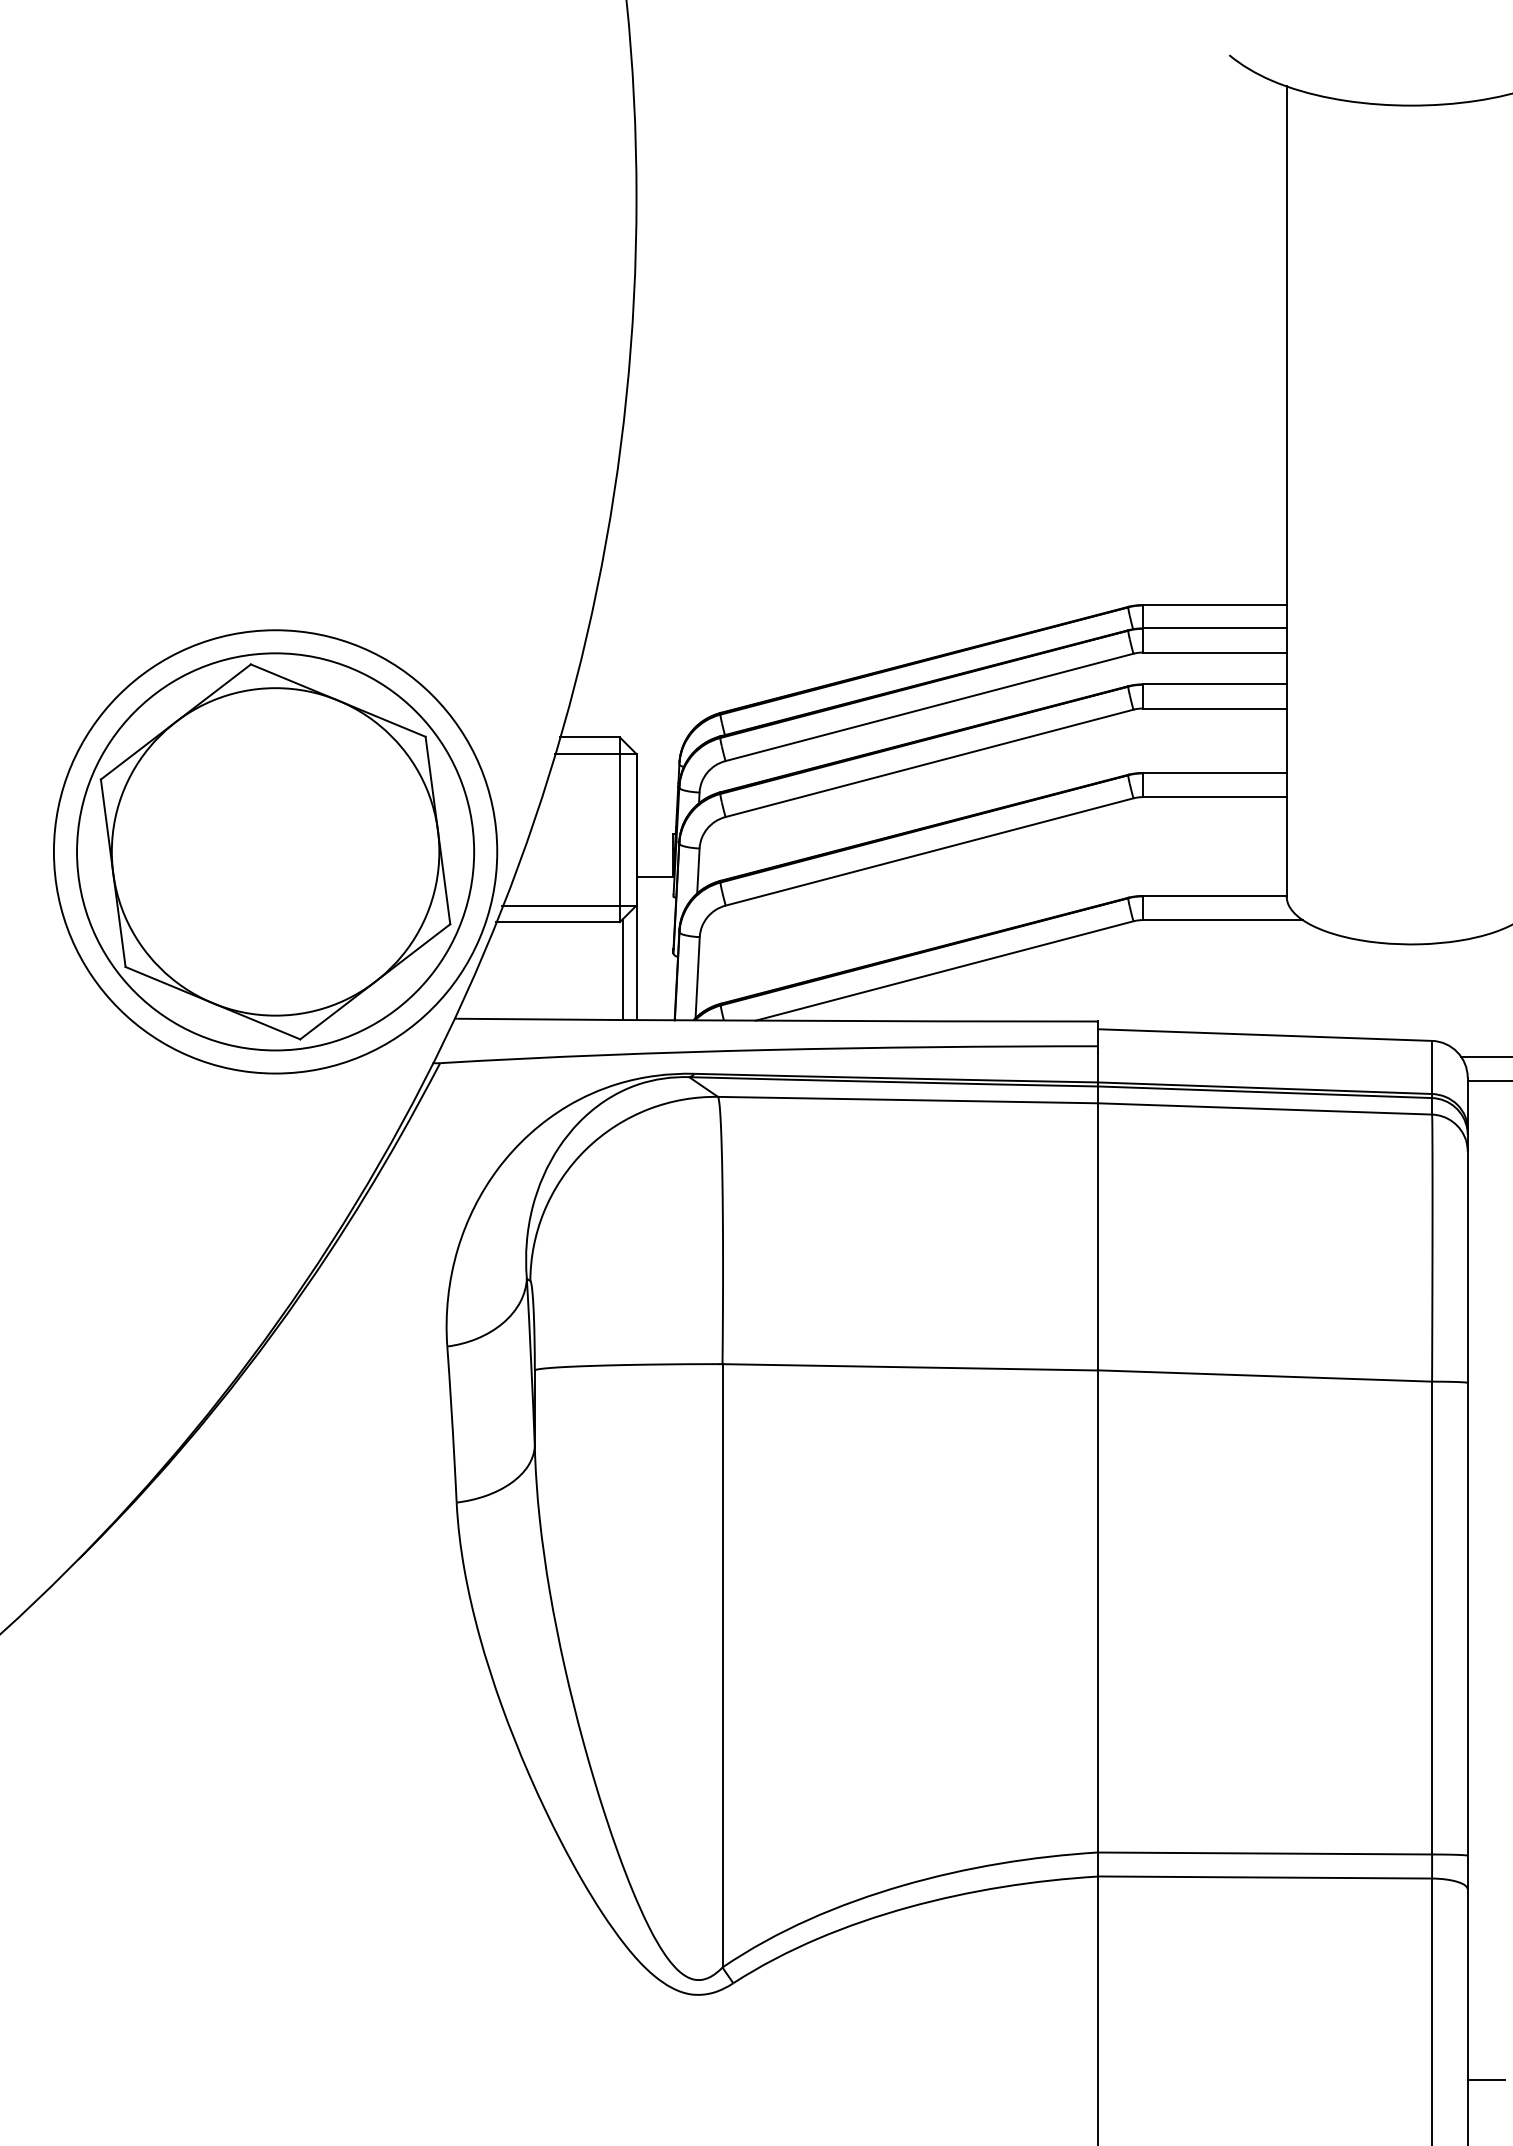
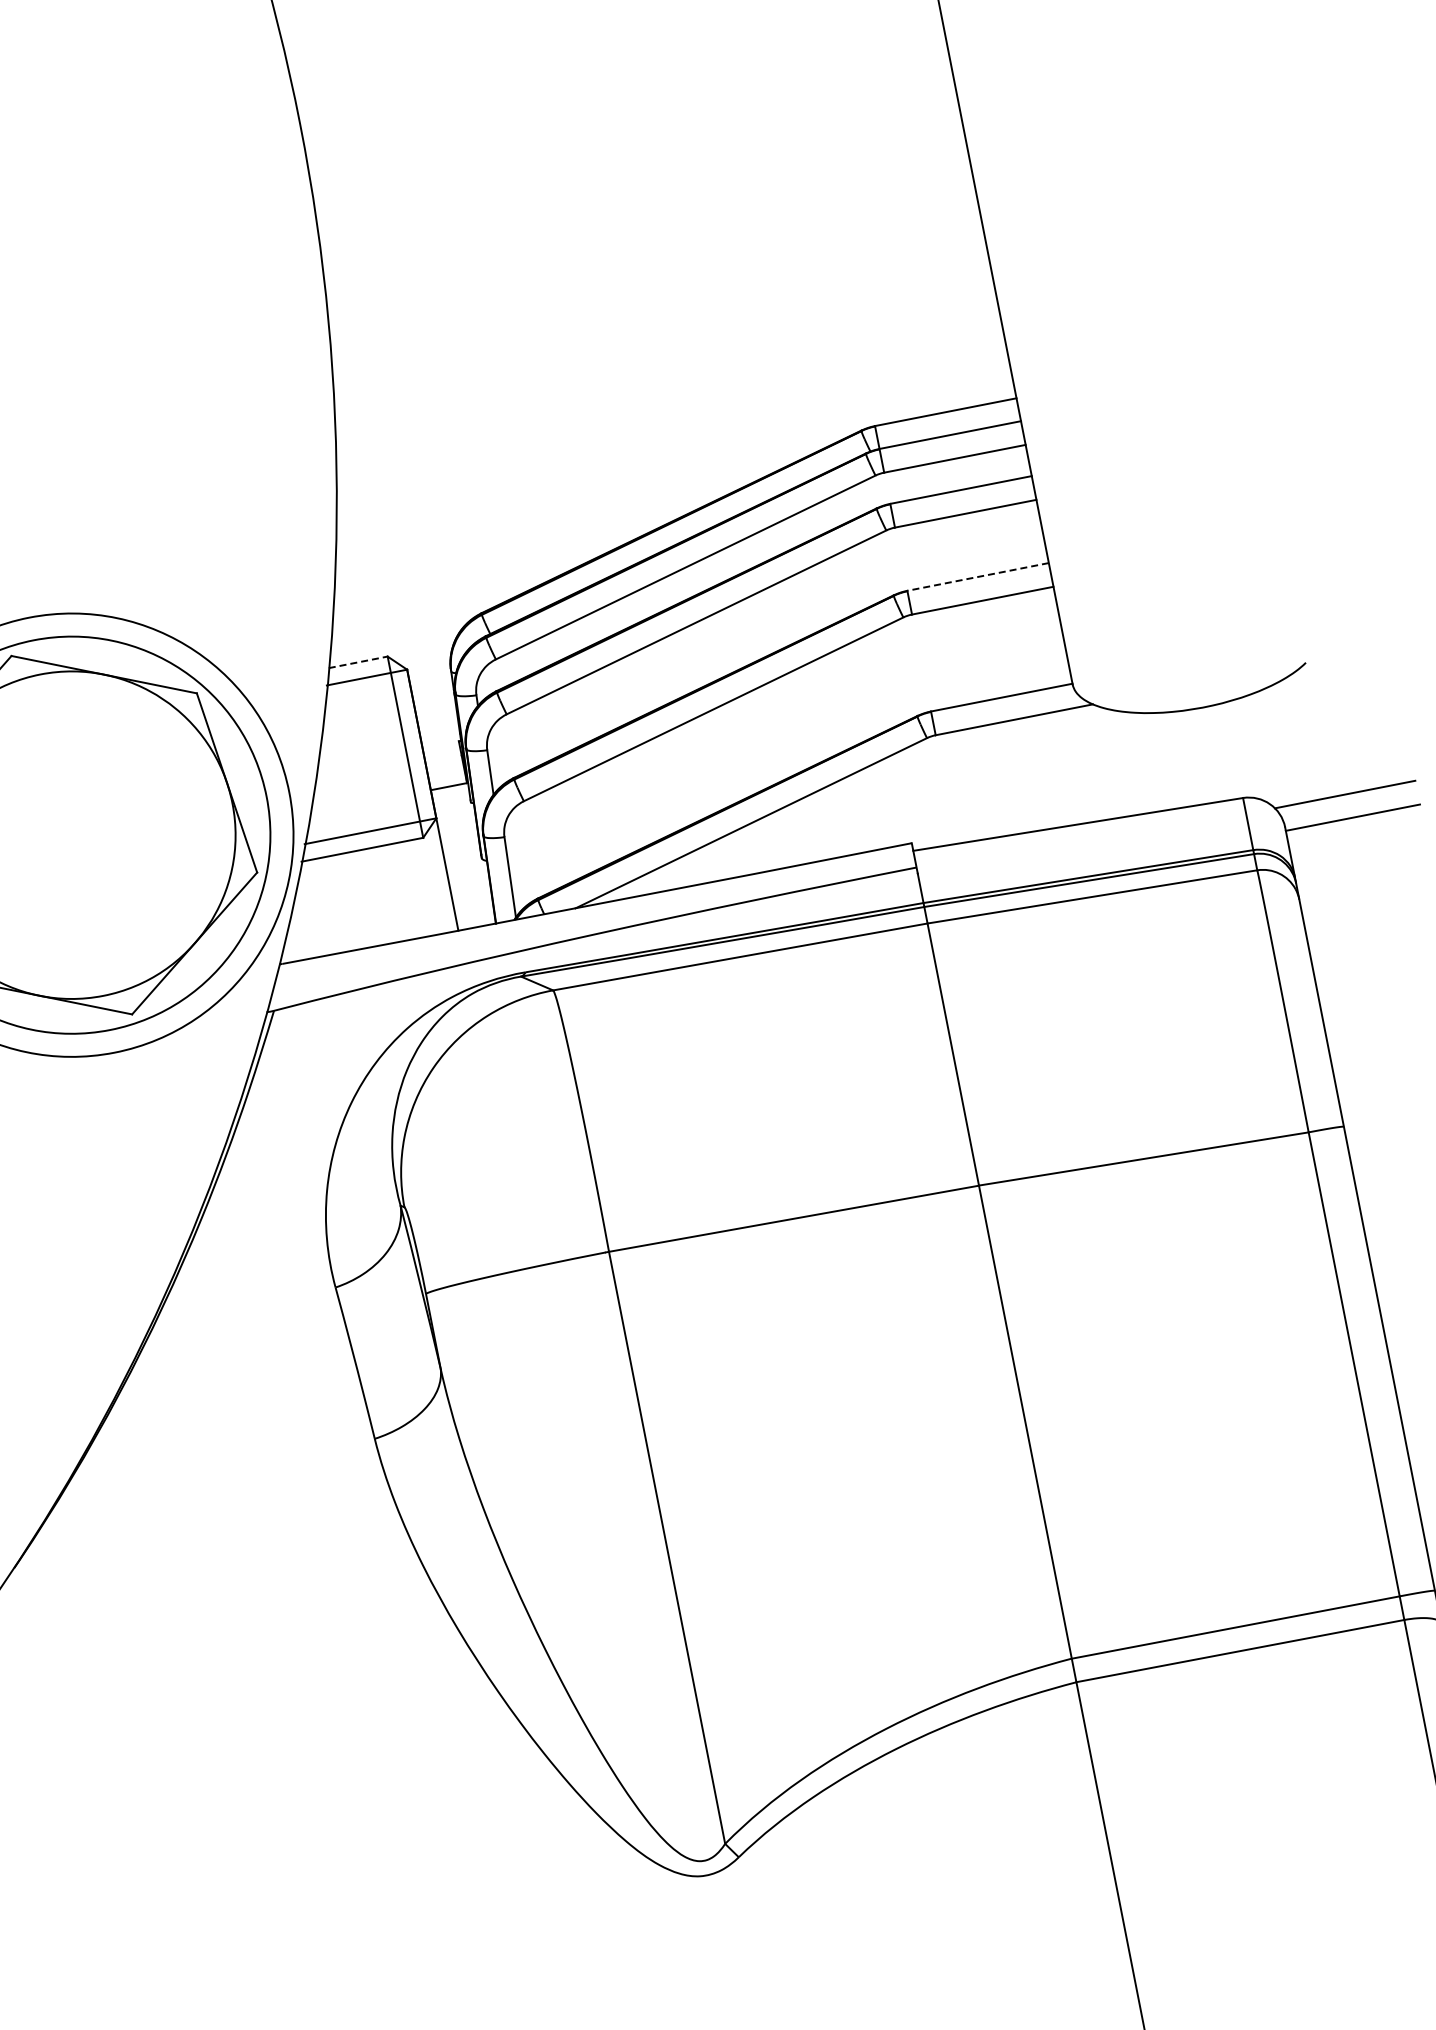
line: (590, 737) -> (358, 662), solid -> dashed
line: (1214, 772) -> (977, 576), solid -> dashed
line: (622, 969) -> (434, 883), removed

